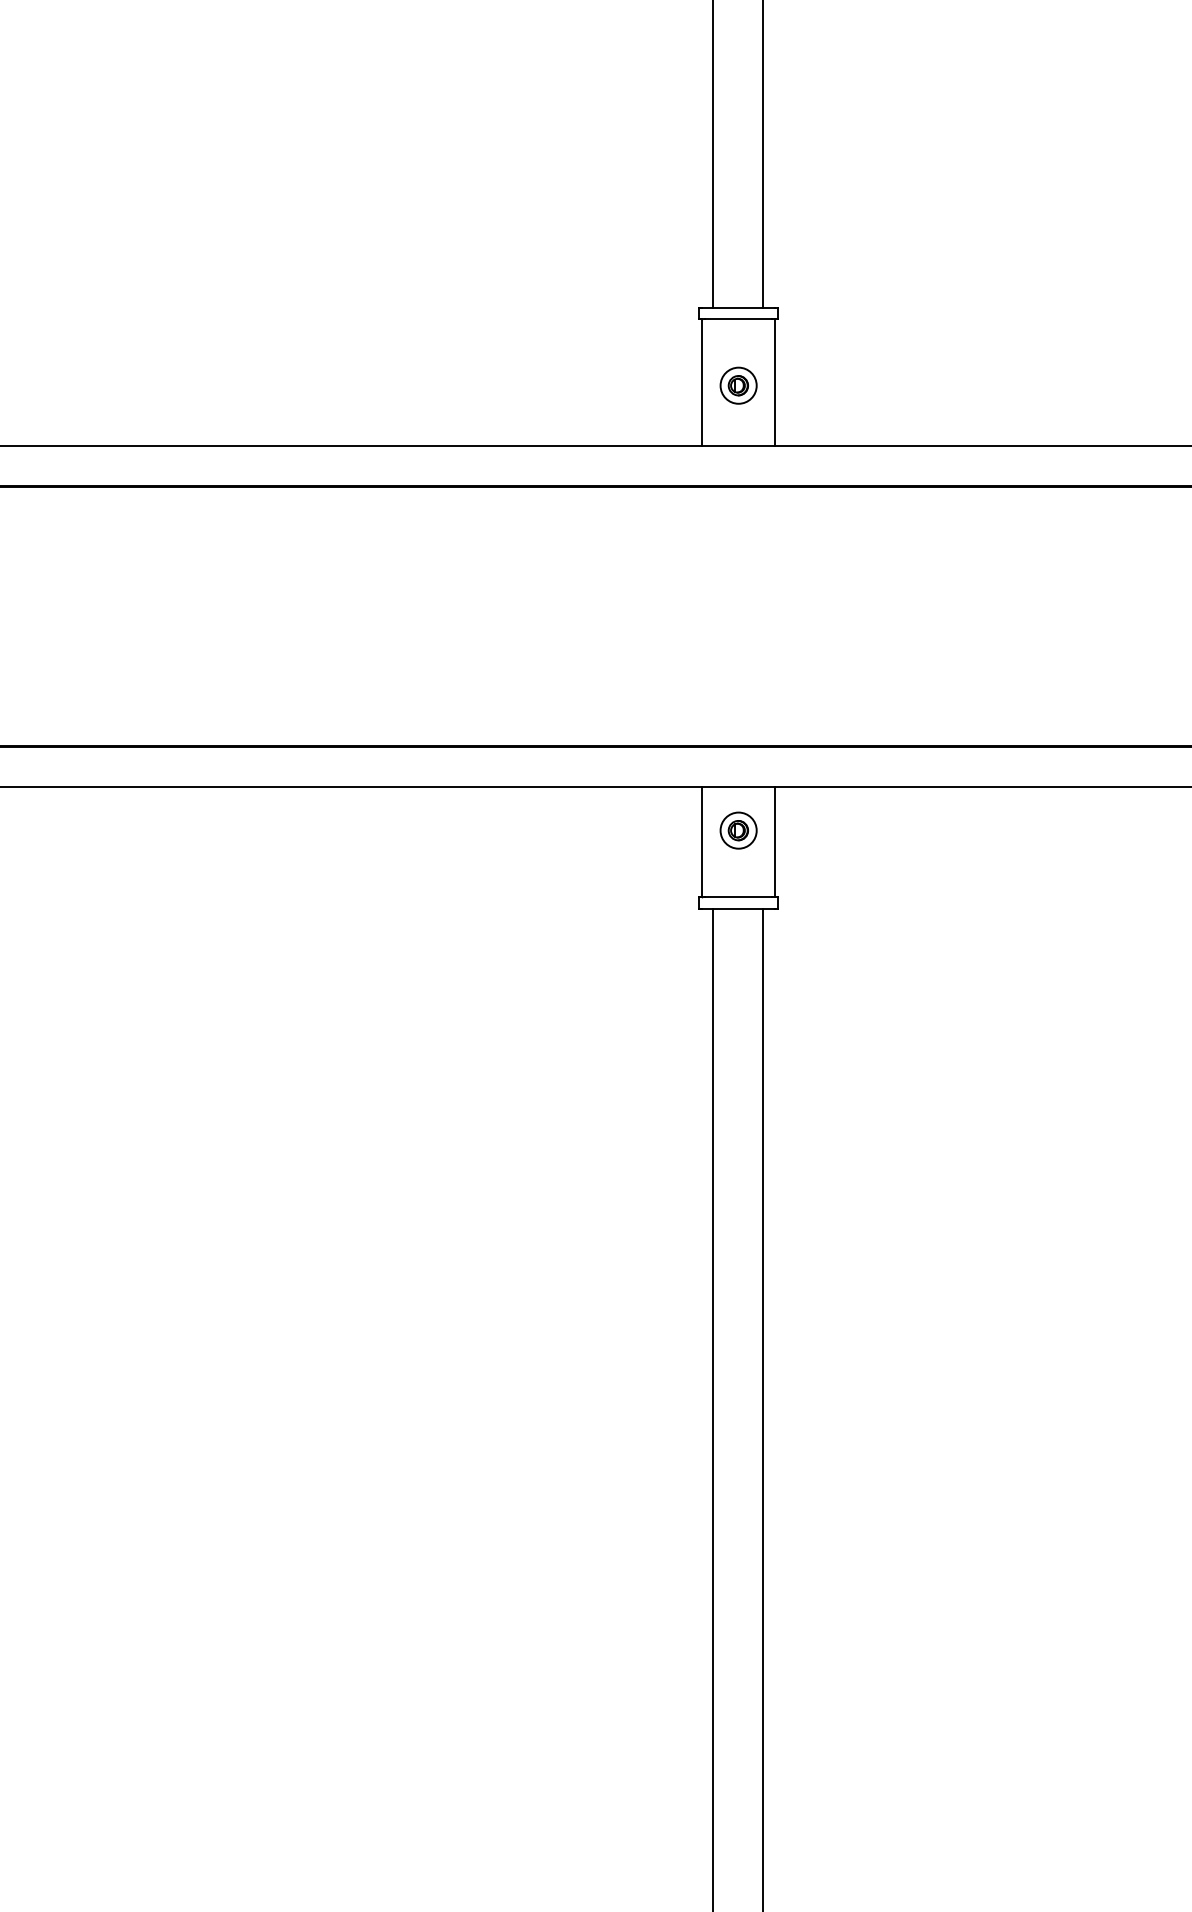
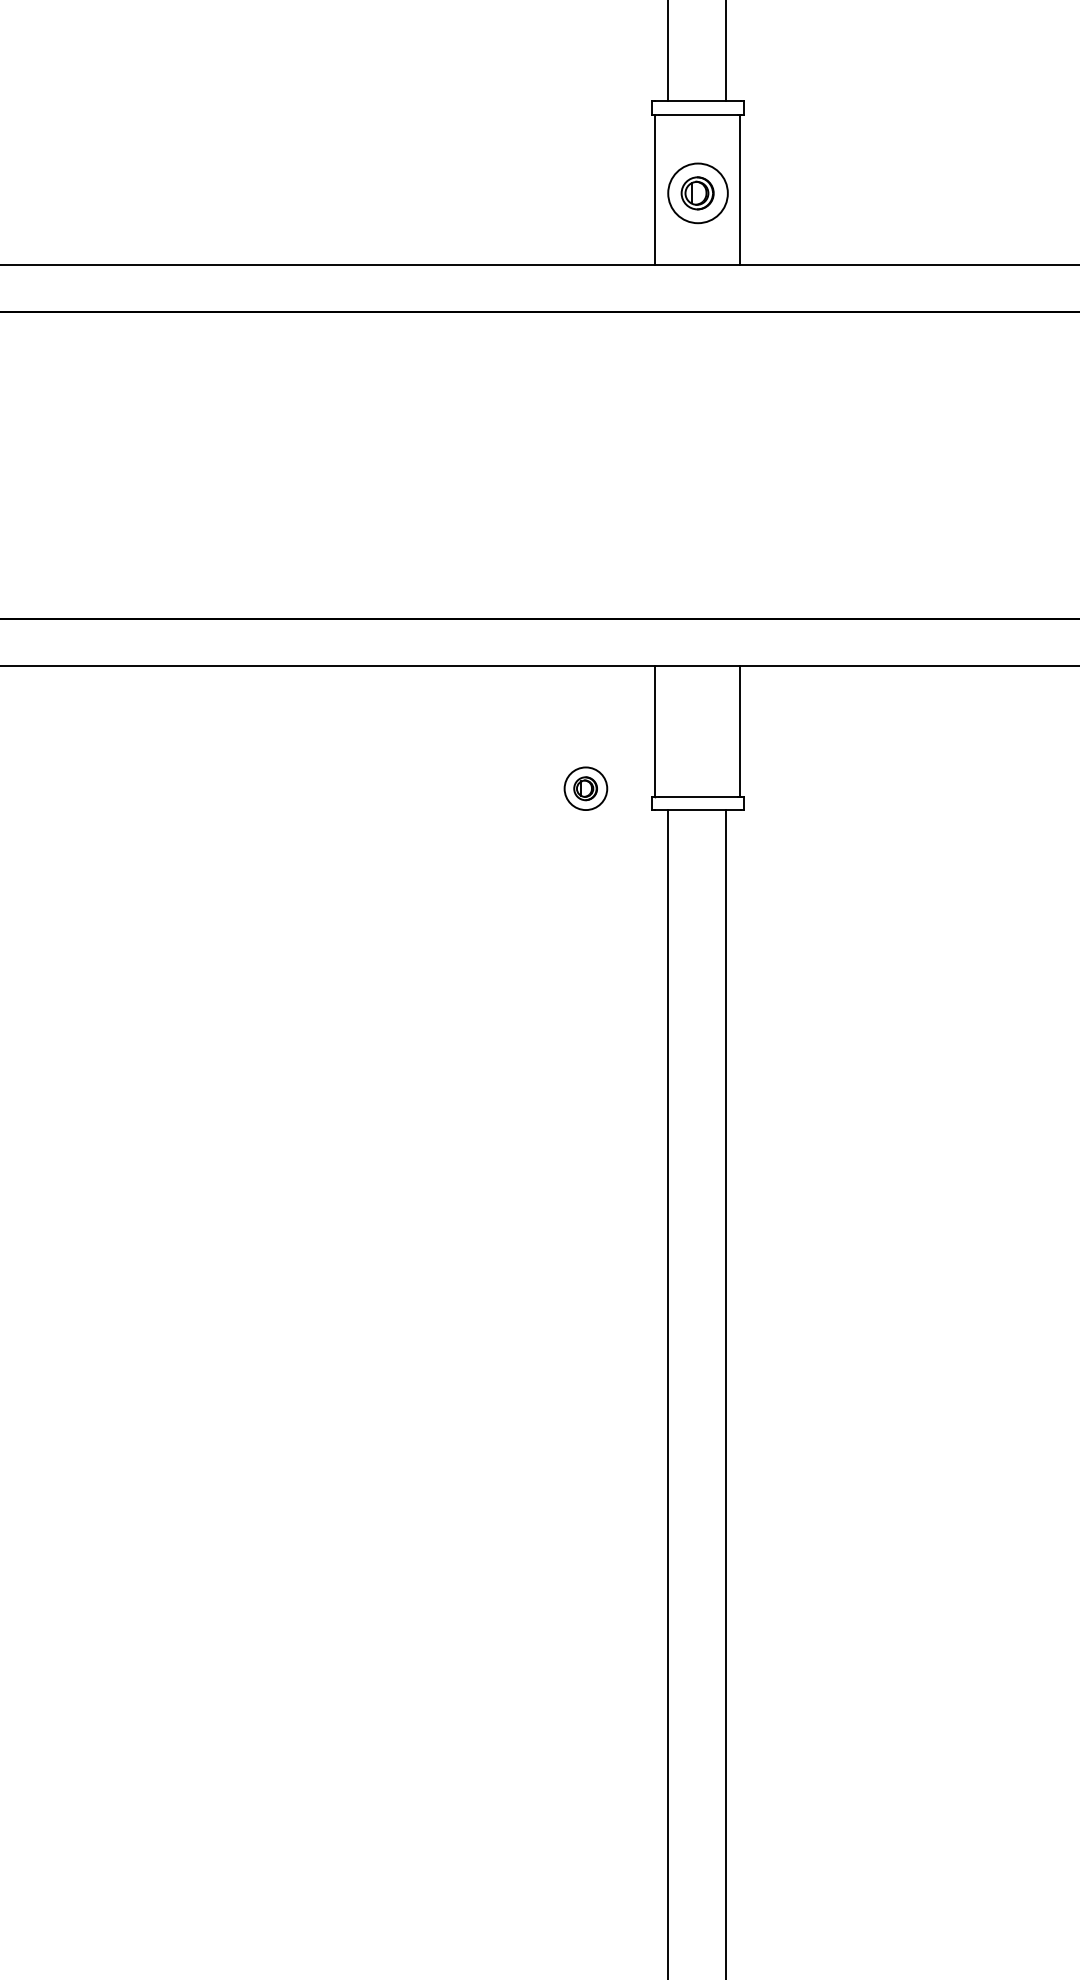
part: (738, 385) -> (697, 192), size x1.4
part: (738, 830) -> (585, 788), moved

